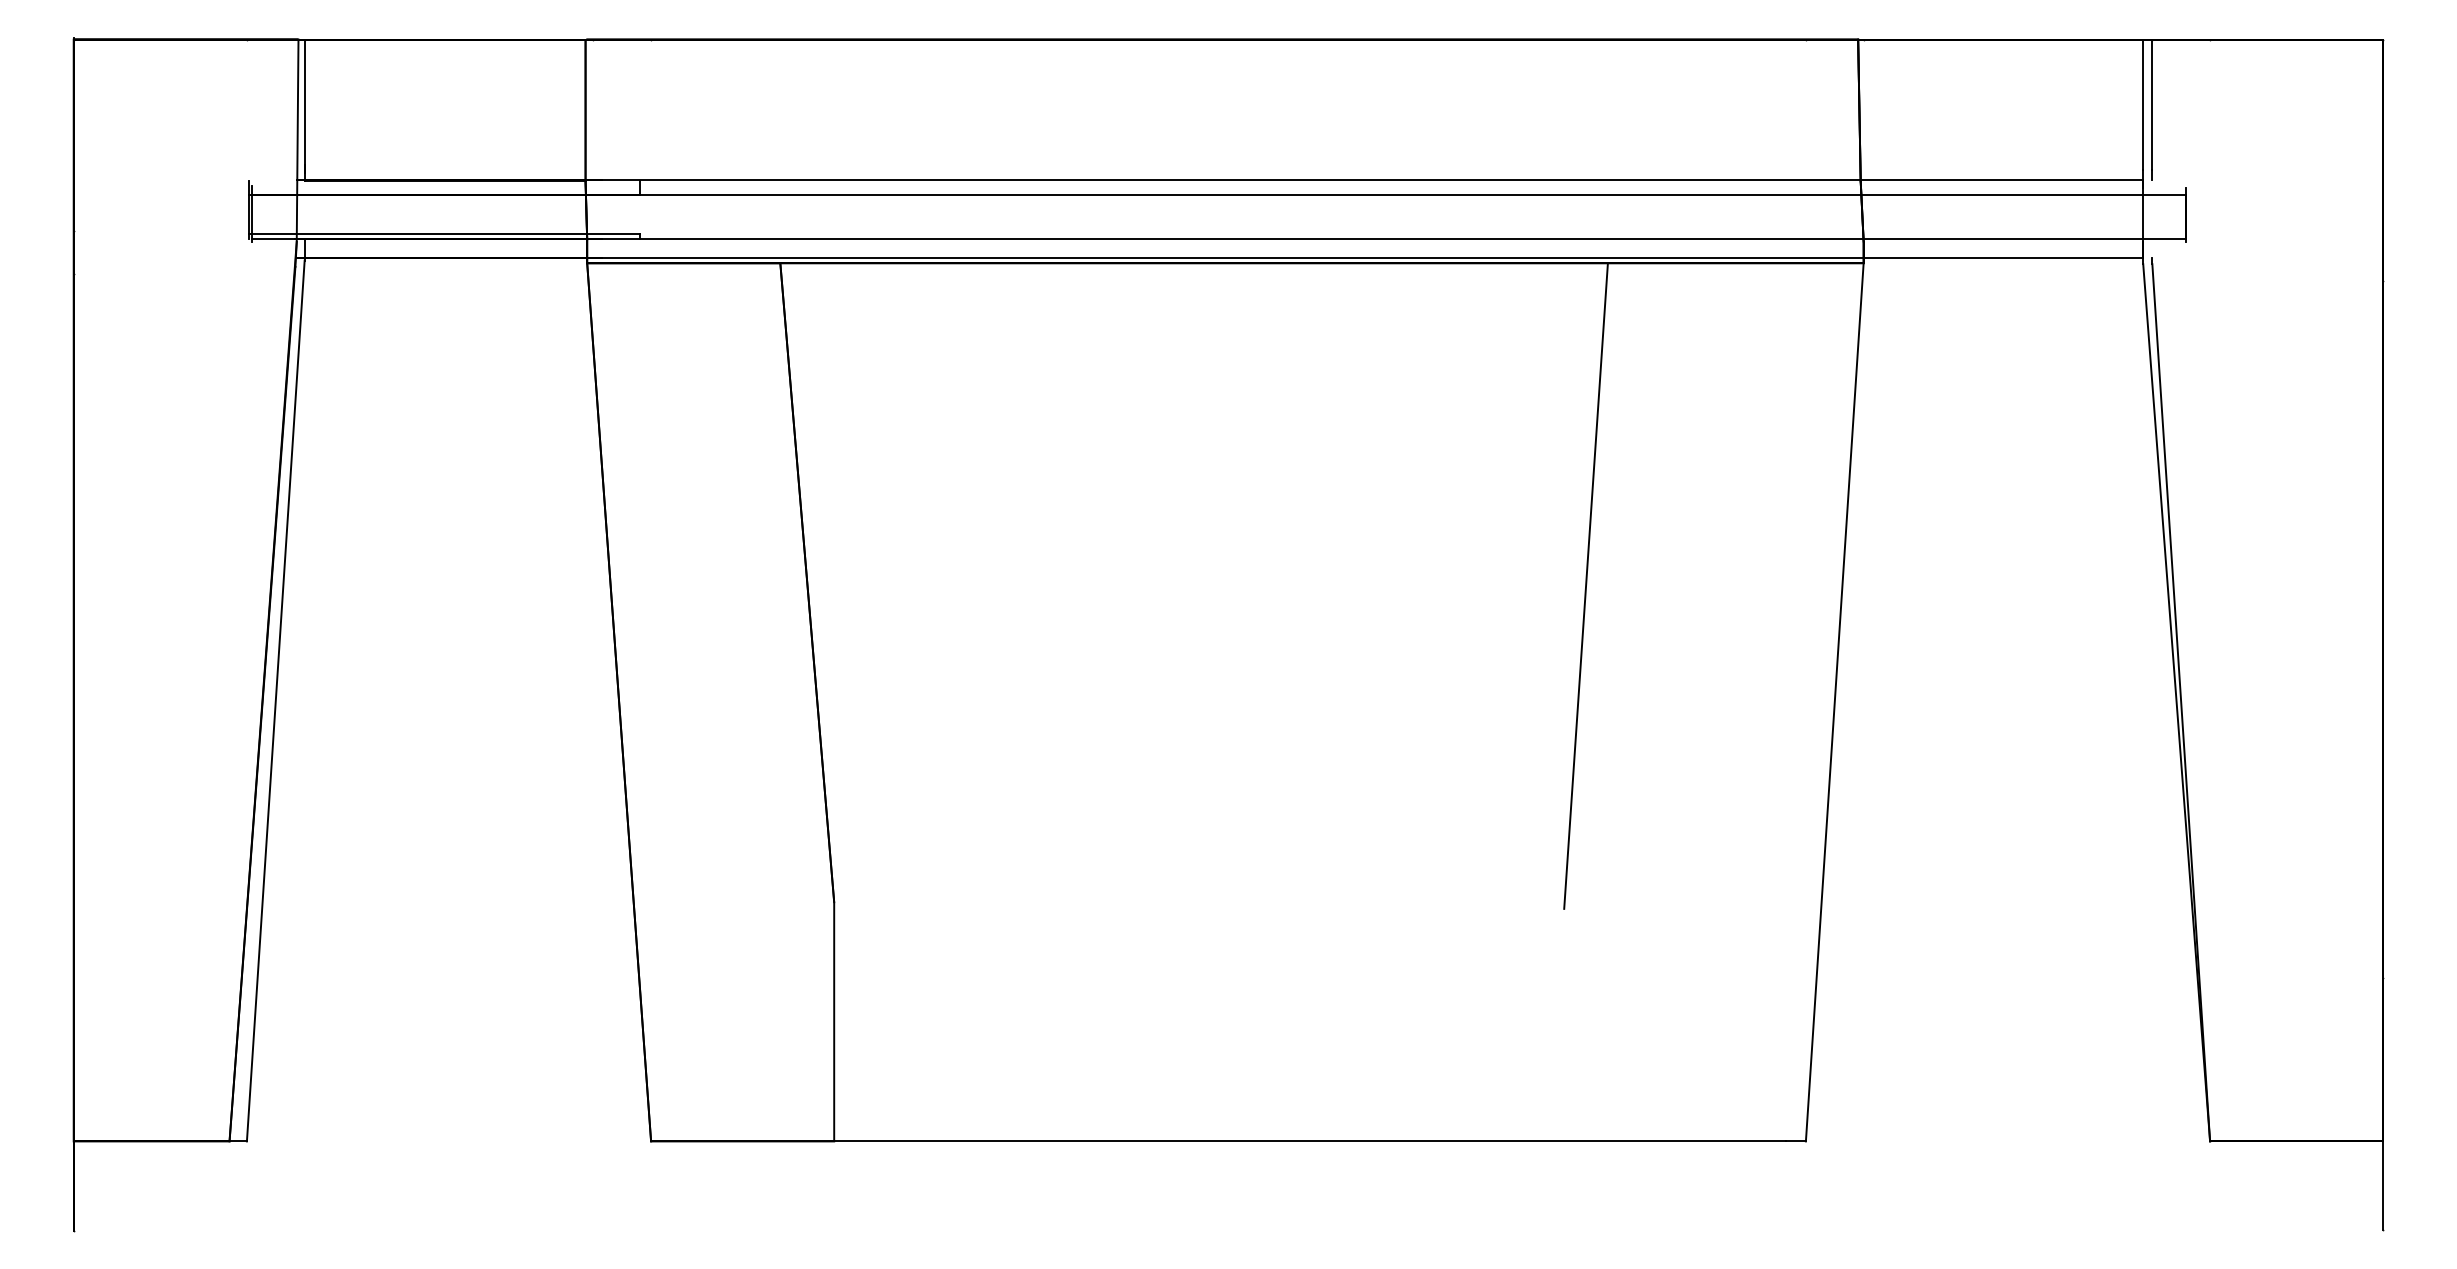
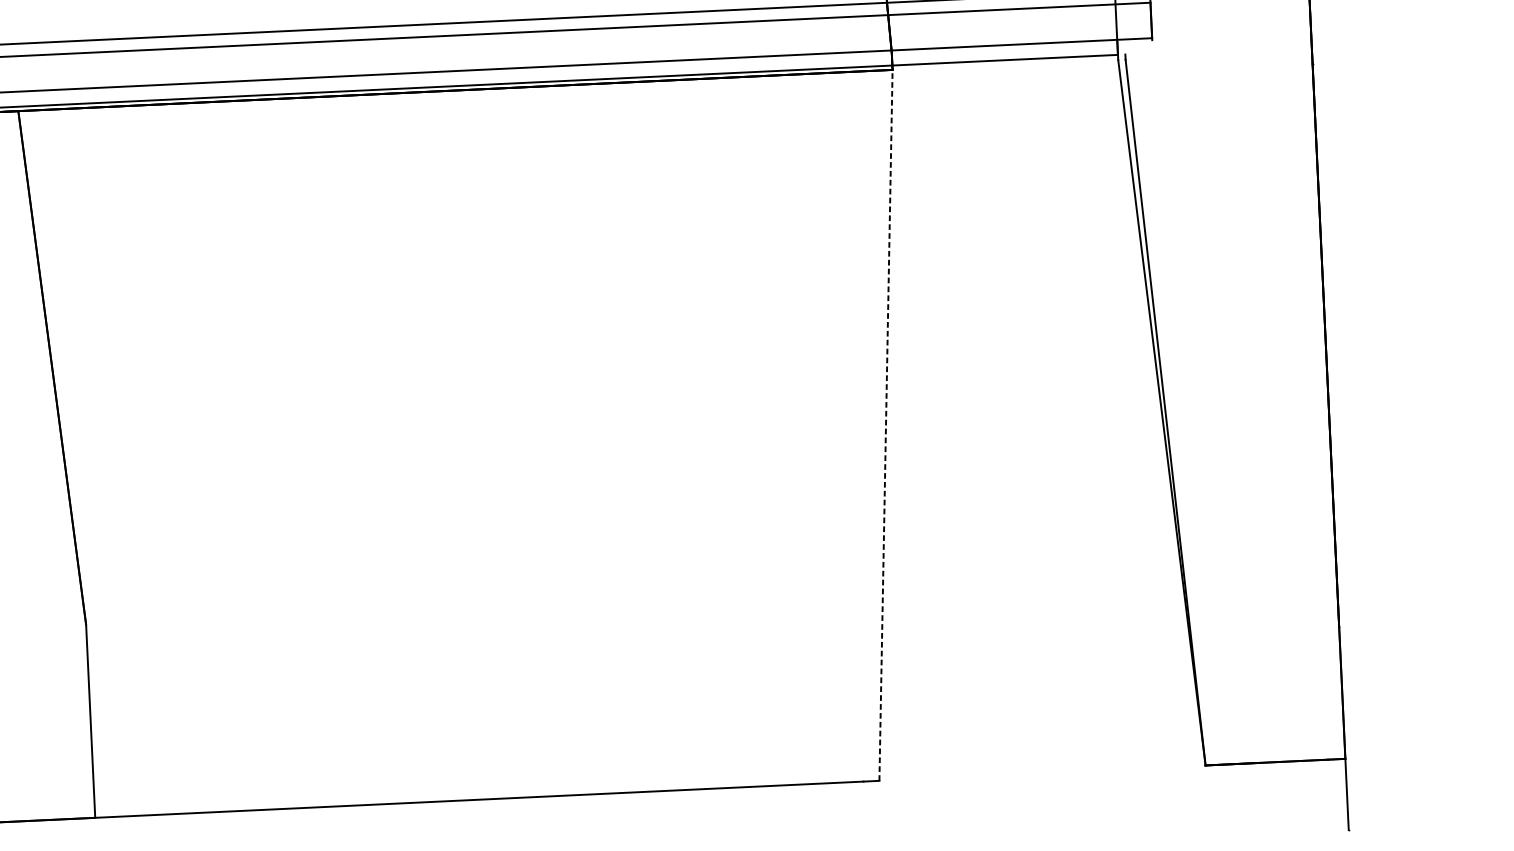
line: (1585, 585) -> (680, 340), removed
line: (1834, 701) -> (885, 424), solid -> dashed

